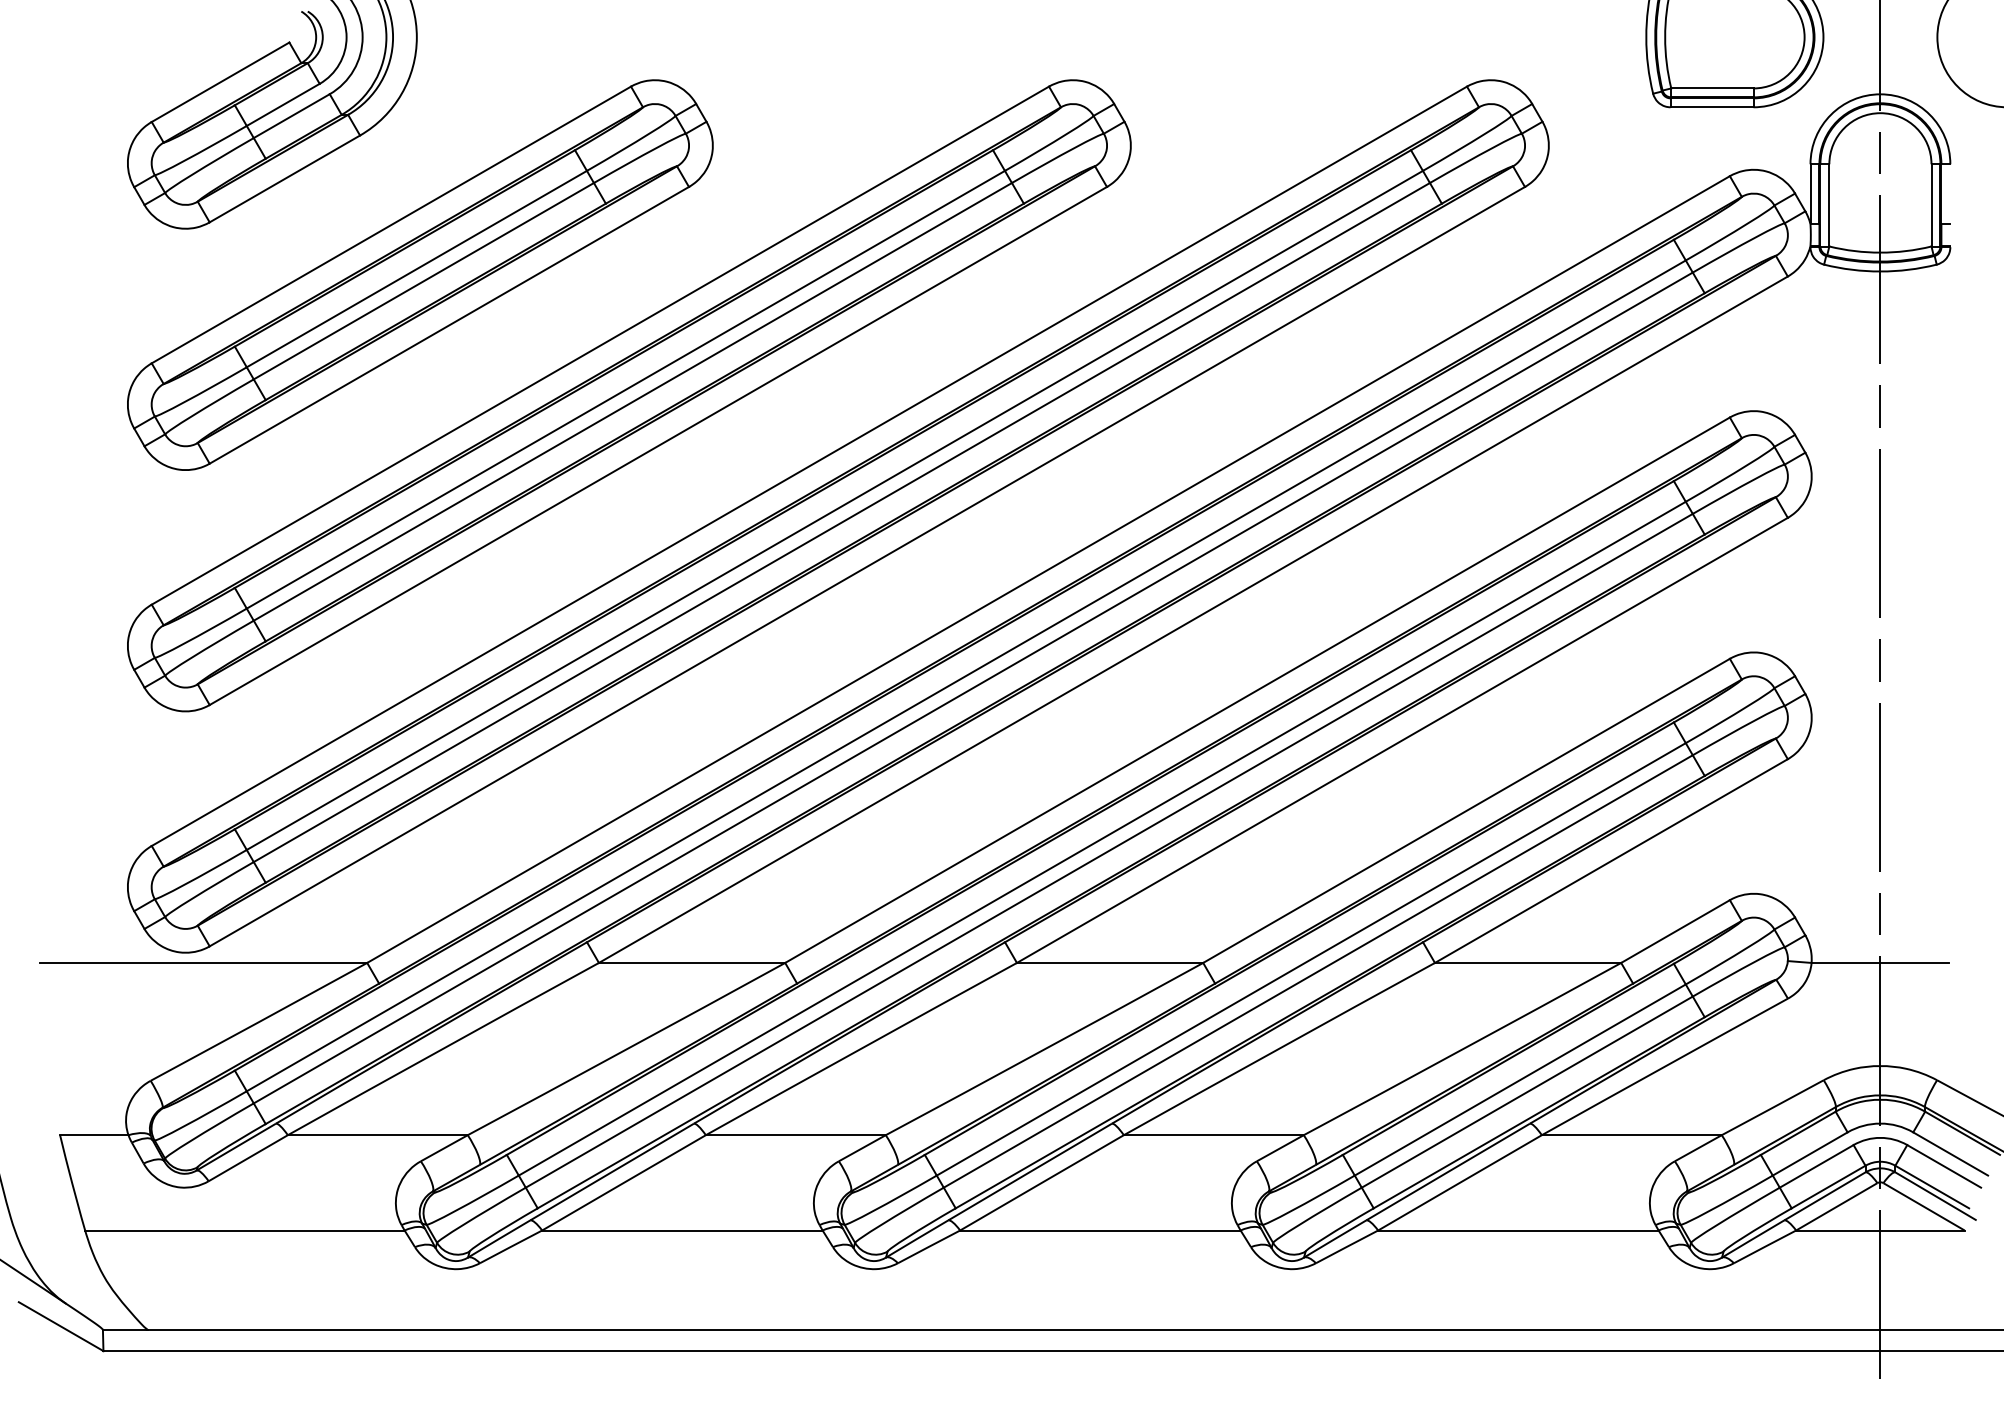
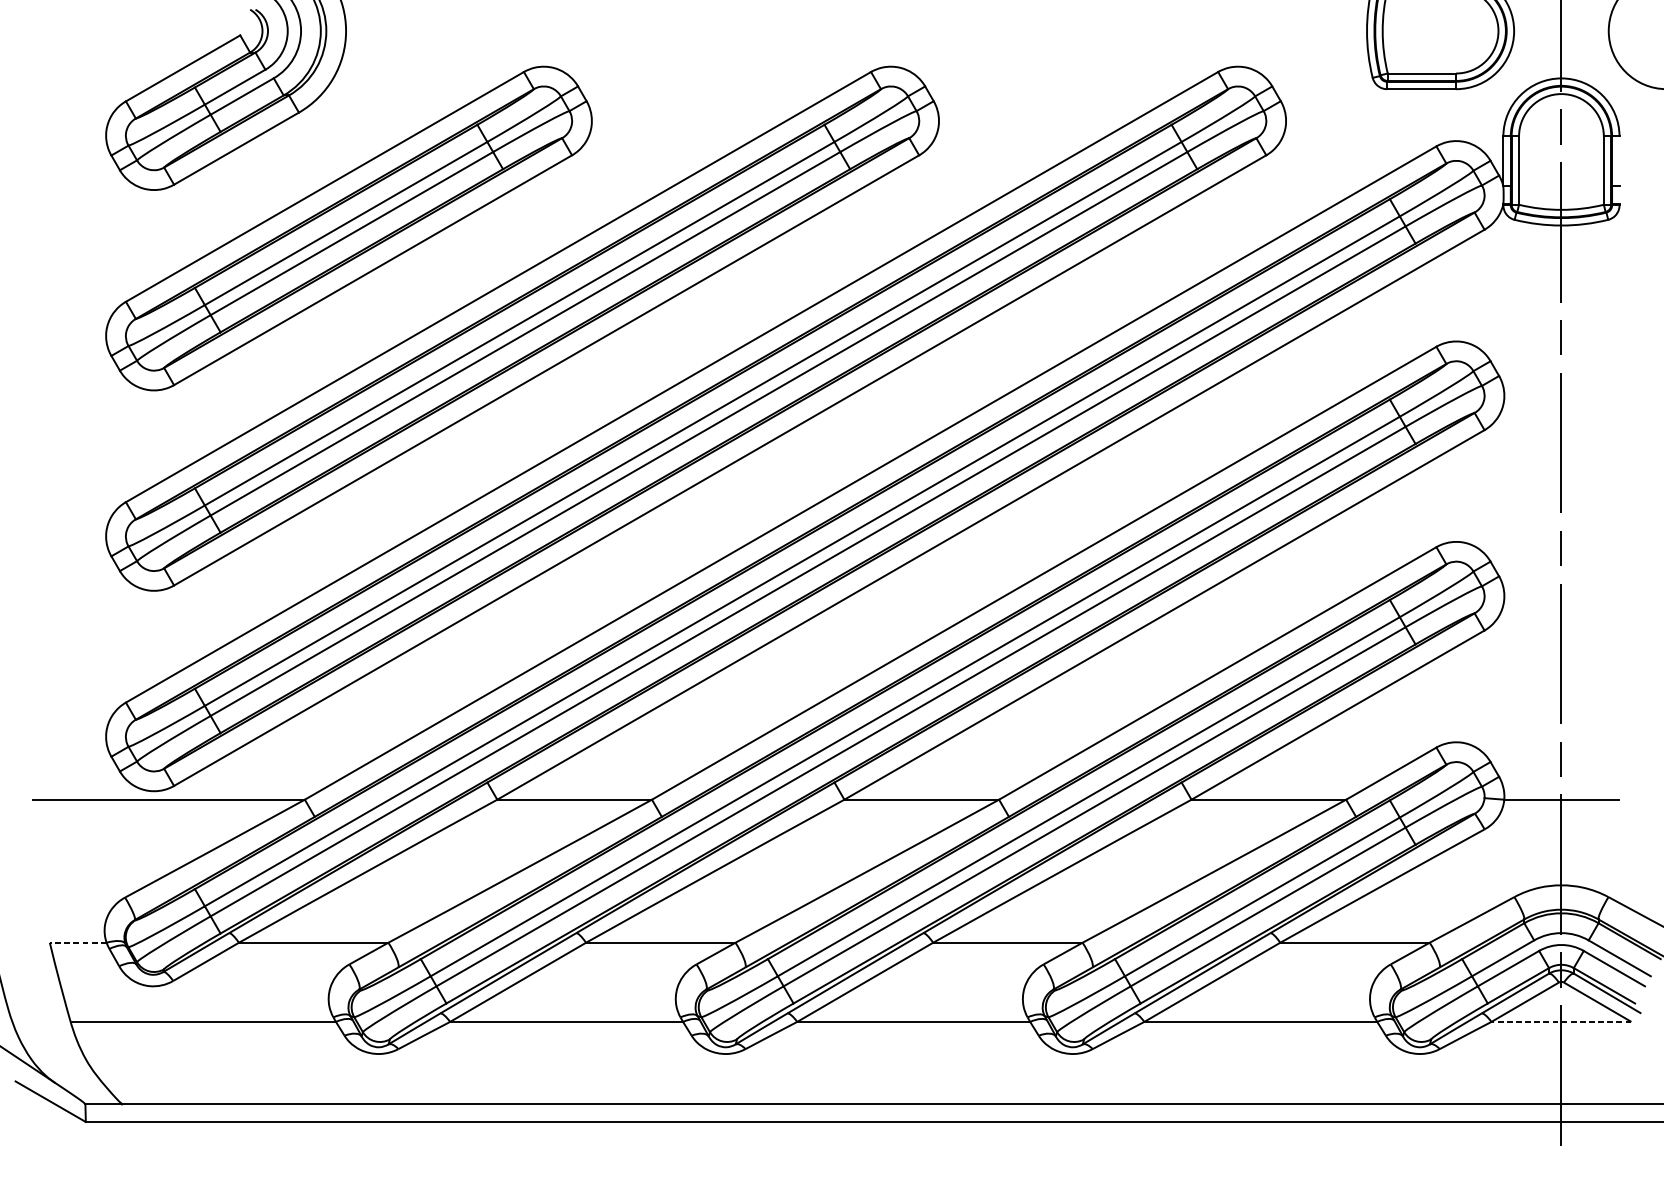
line: (93, 1135) -> (77, 943), solid -> dashed
line: (1879, 1230) -> (1560, 1021), solid -> dashed

